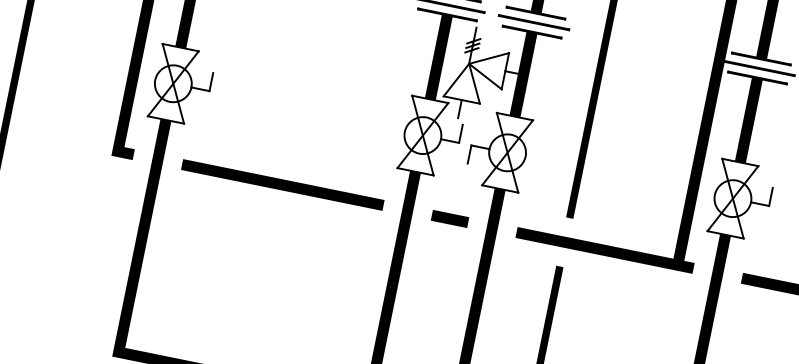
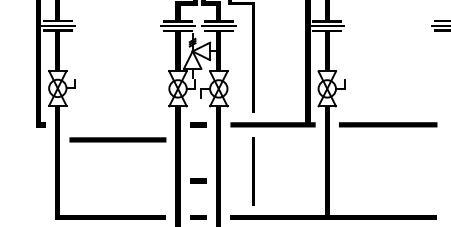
line: (282, 183) -> (117, 139), moved
line: (426, 334) -> (198, 180), added

